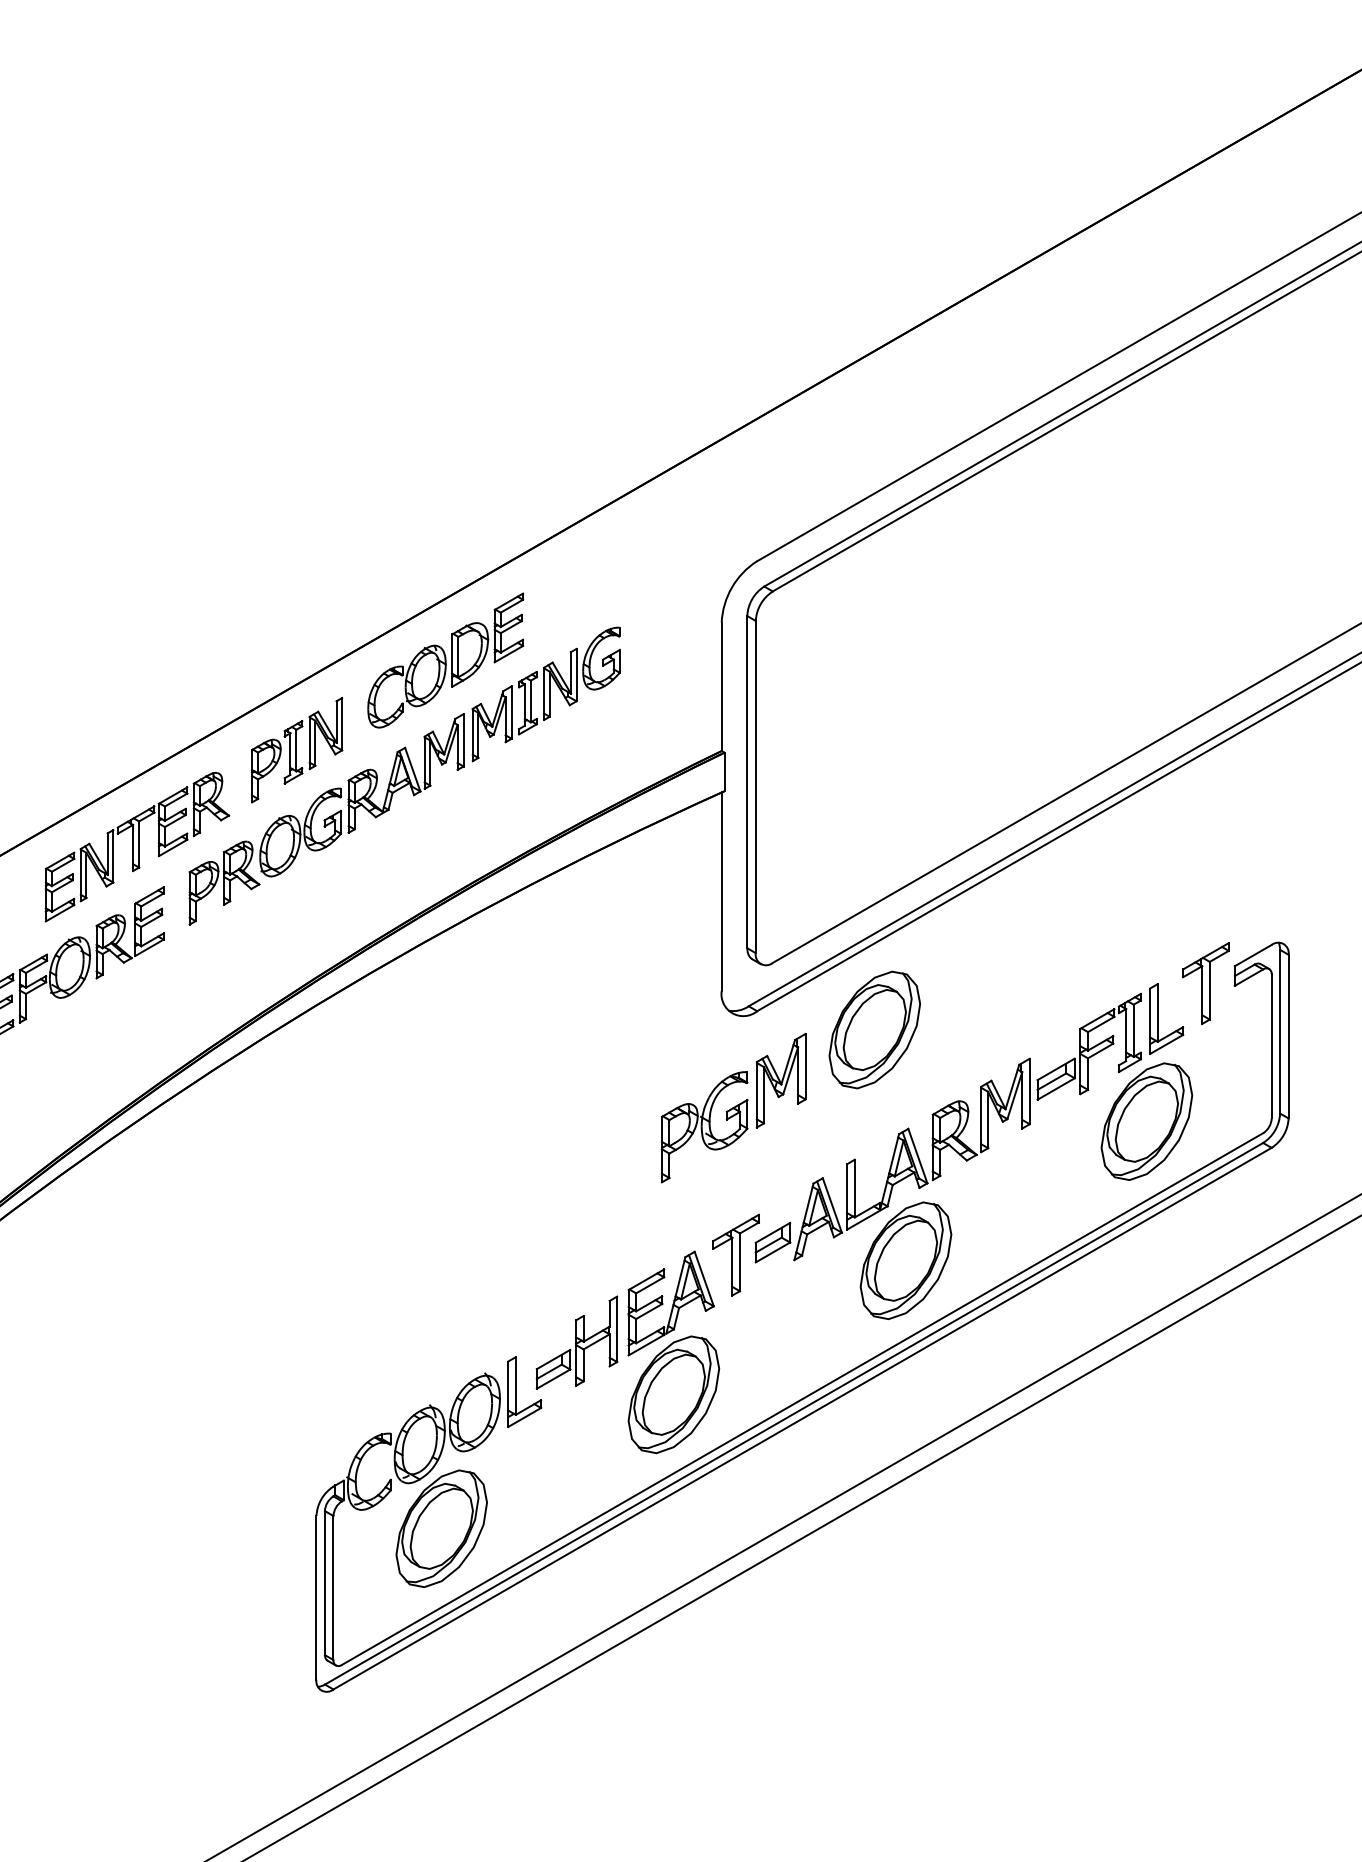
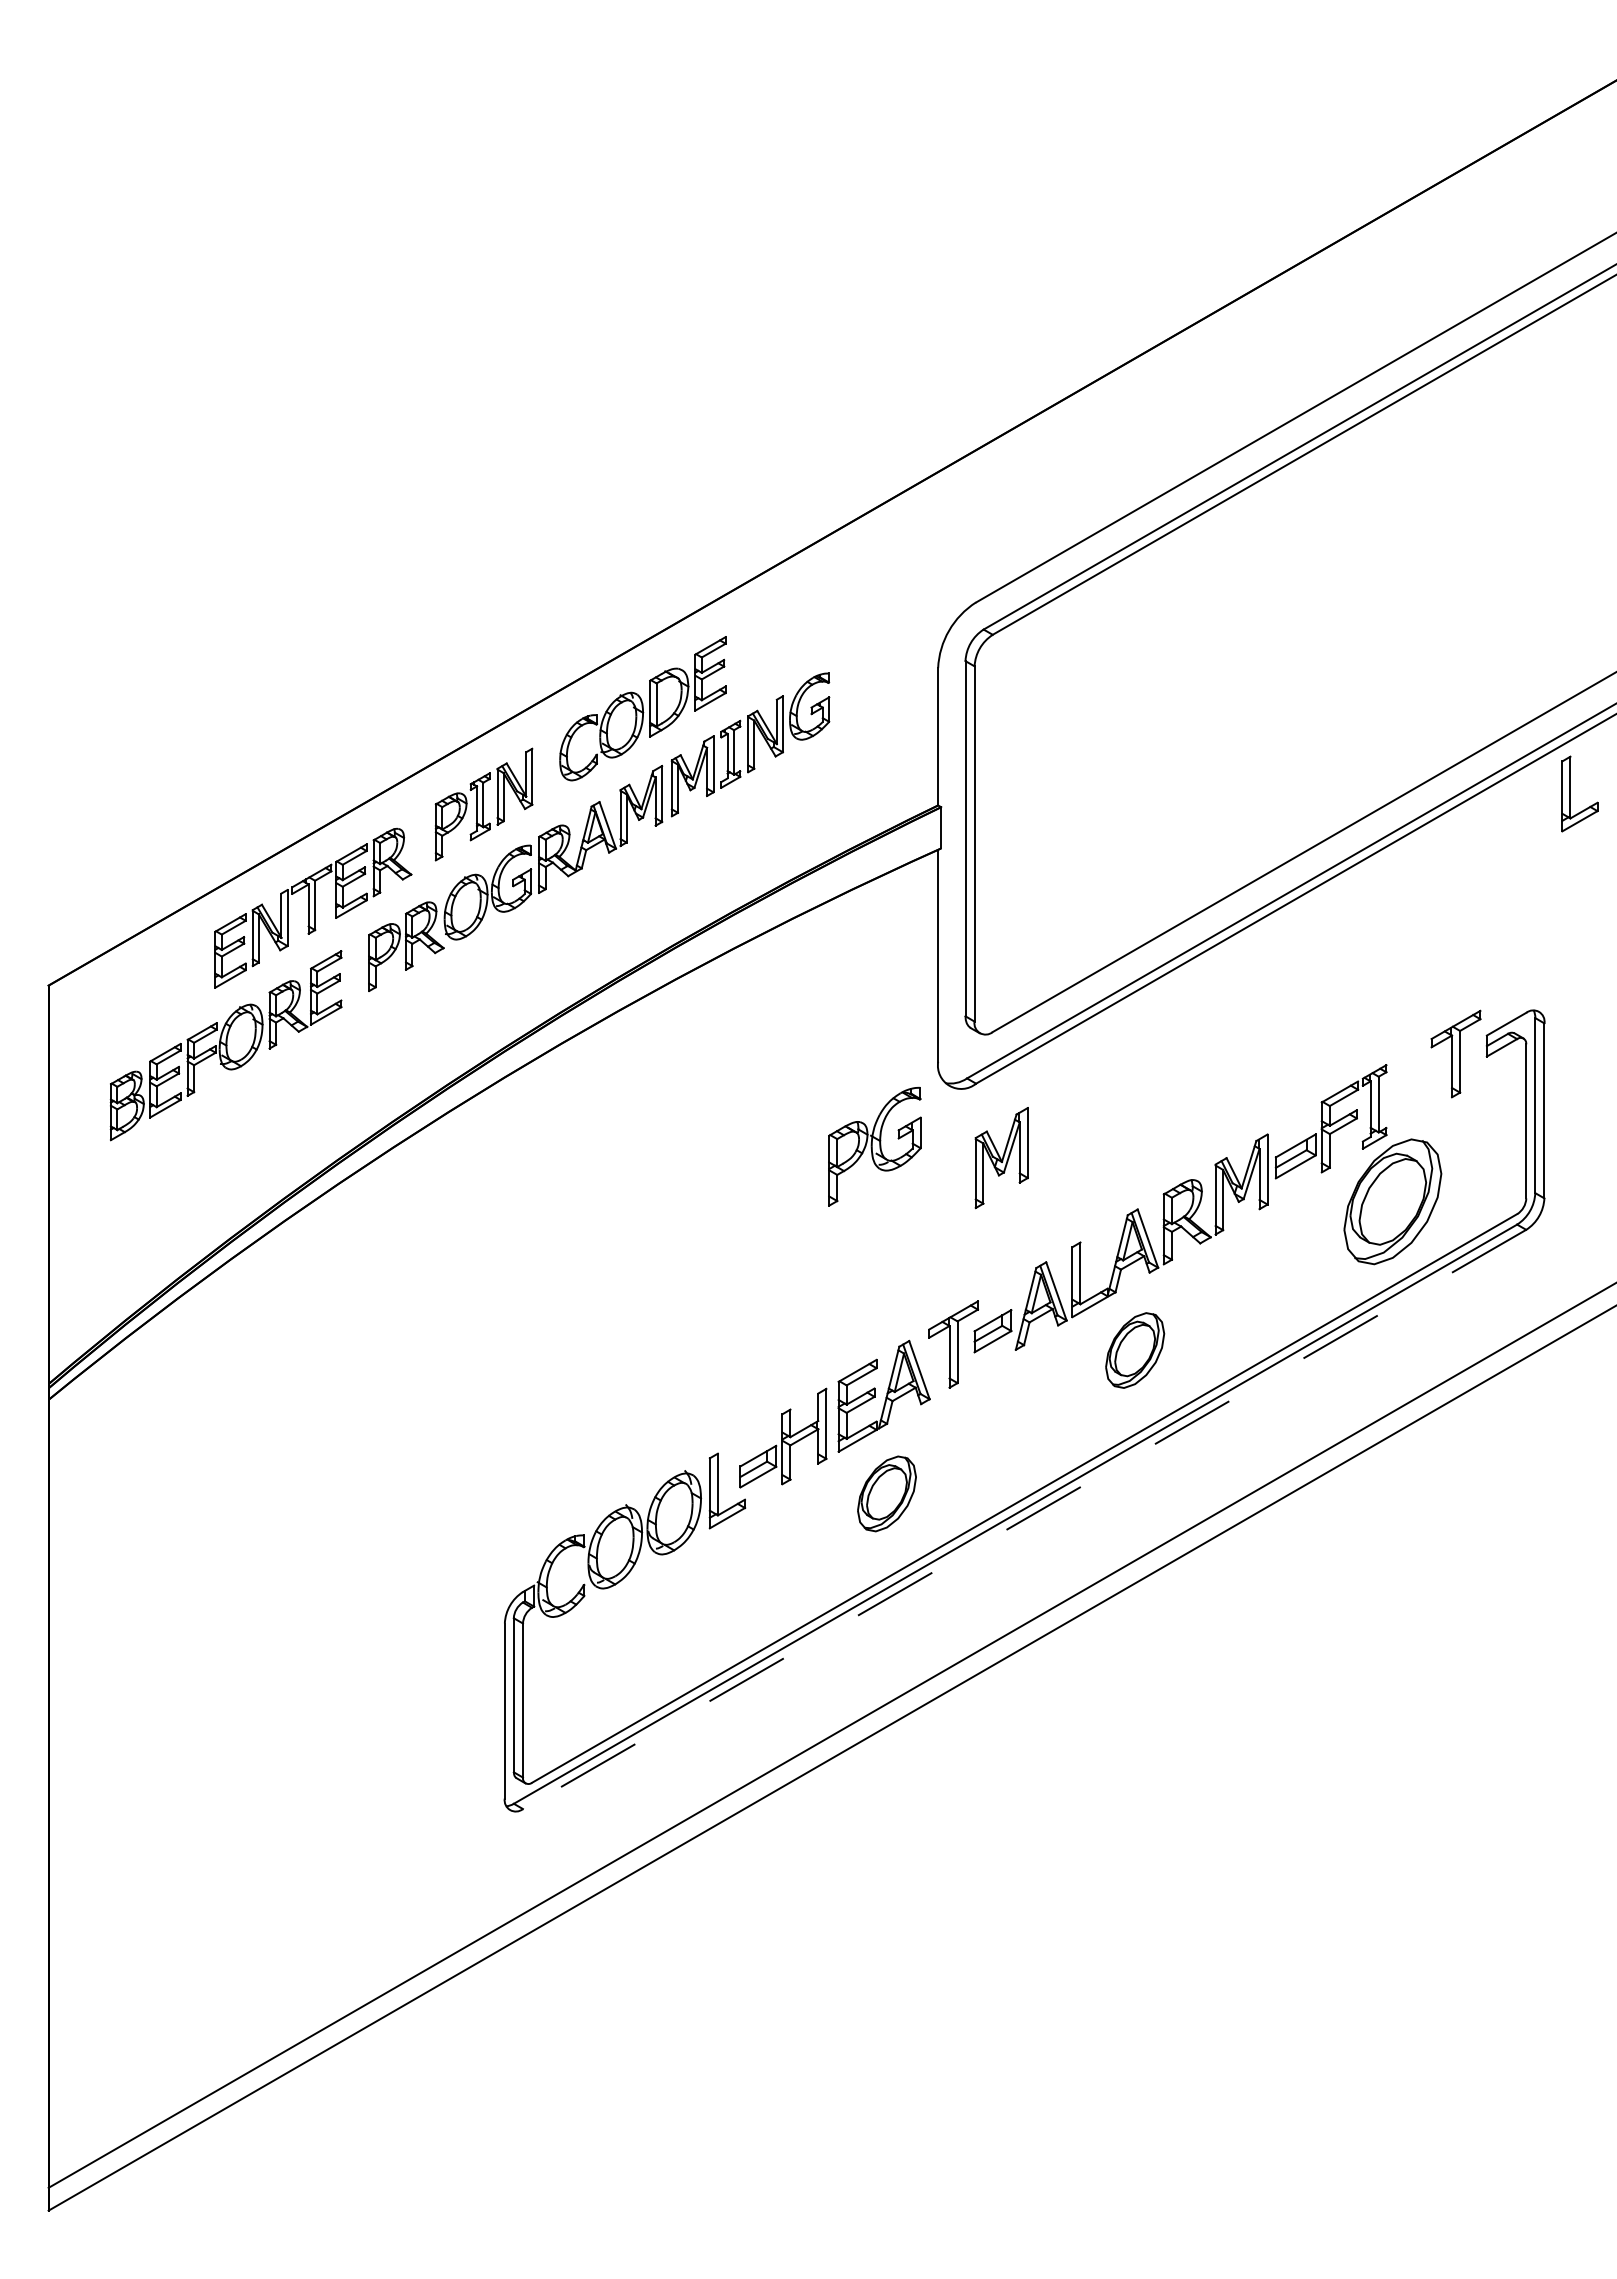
part: (1157, 1018) -> (1570, 793), moved
part: (874, 1029) -> (1101, 1103), removed
part: (704, 1126) -> (874, 1146), moved
part: (905, 1260) -> (1134, 1350), size x0.6
part: (673, 1394) -> (886, 1493), size x0.6
line: (802, 1418) -> (1024, 1519), solid -> dashed
part: (441, 1528) -> (638, 1636), removed

